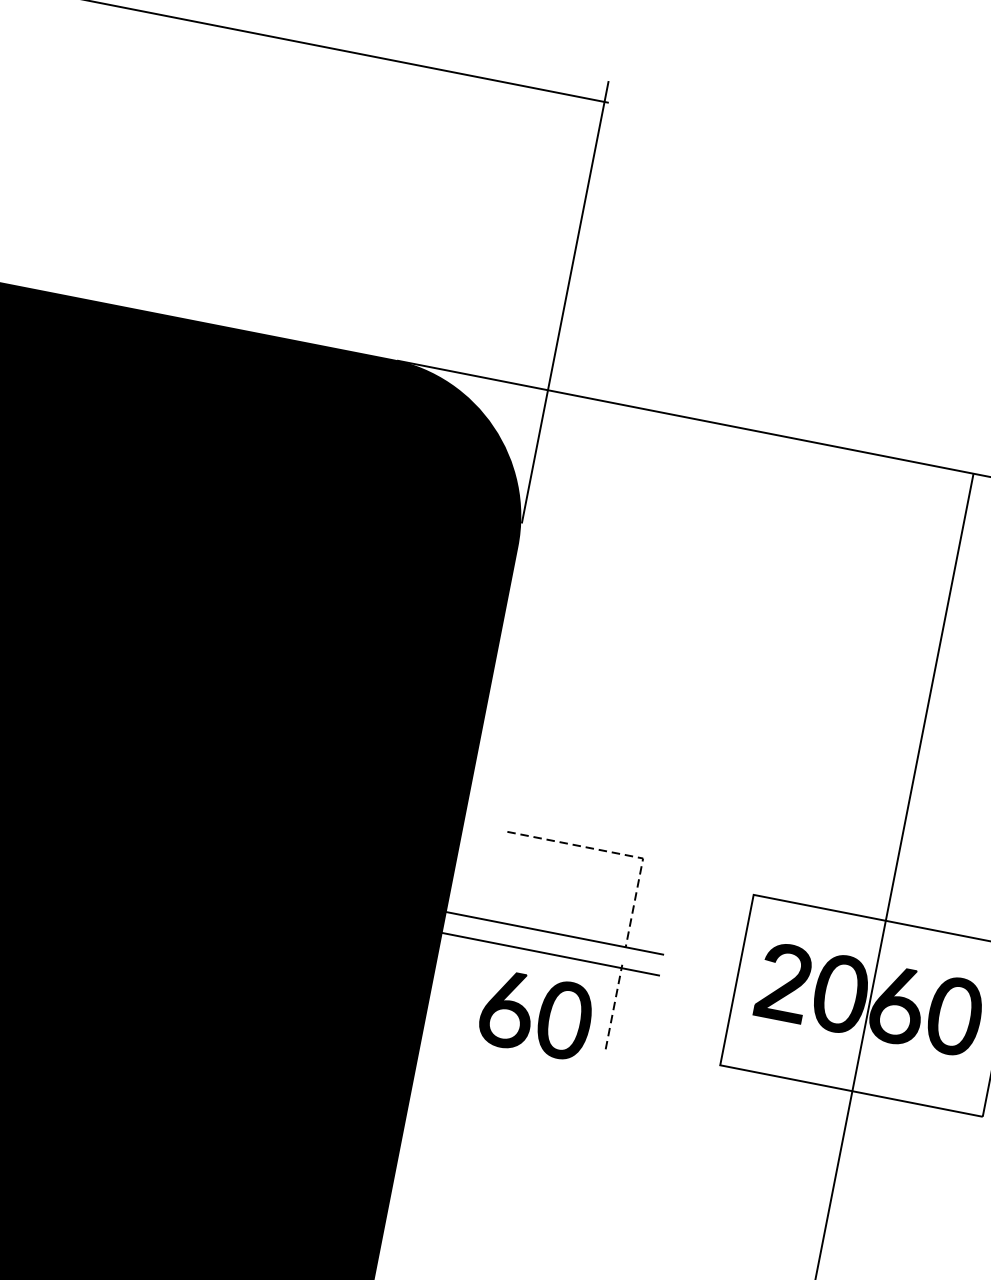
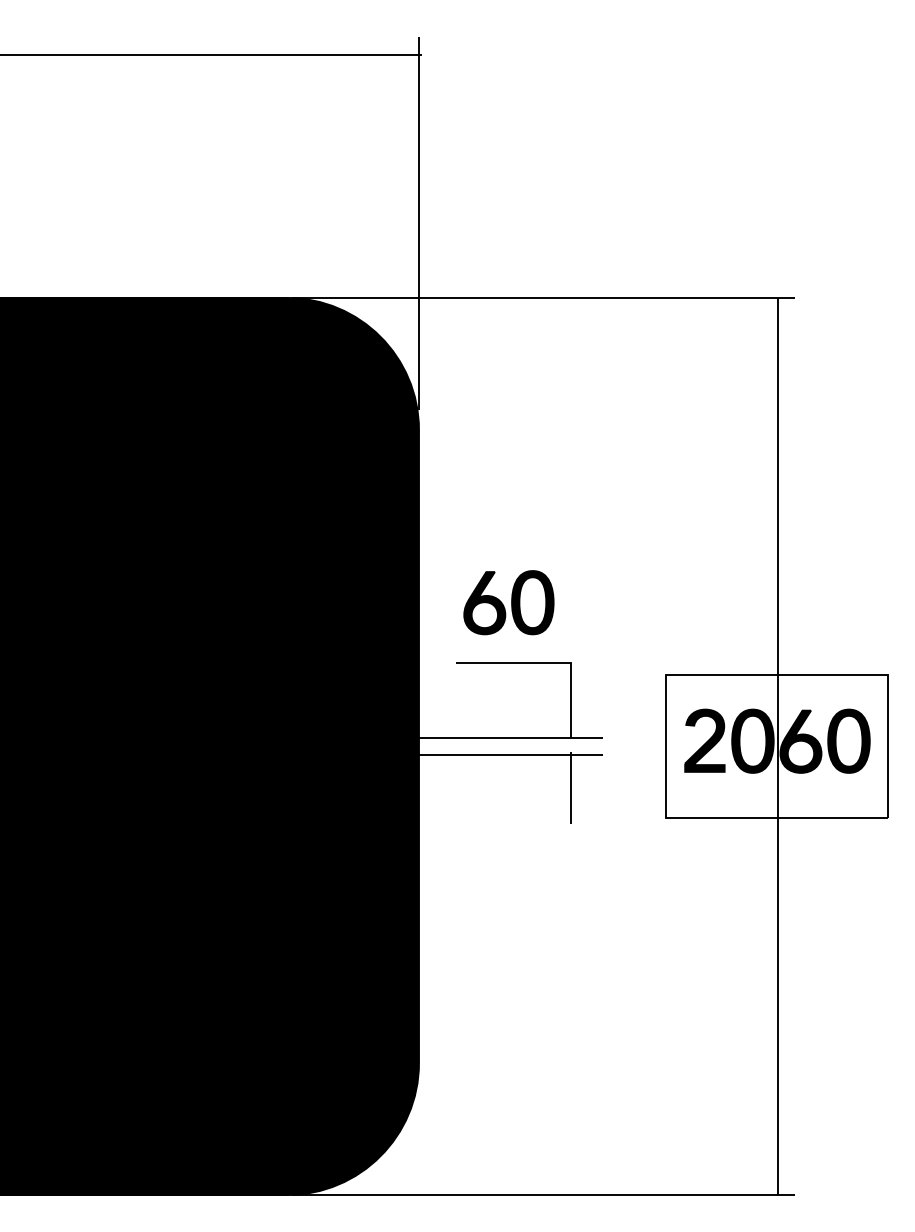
line: (620, 853) -> (551, 662), dashed -> solid
line: (613, 1006) -> (570, 787), dashed -> solid
part: (535, 1014) -> (508, 602), moved

